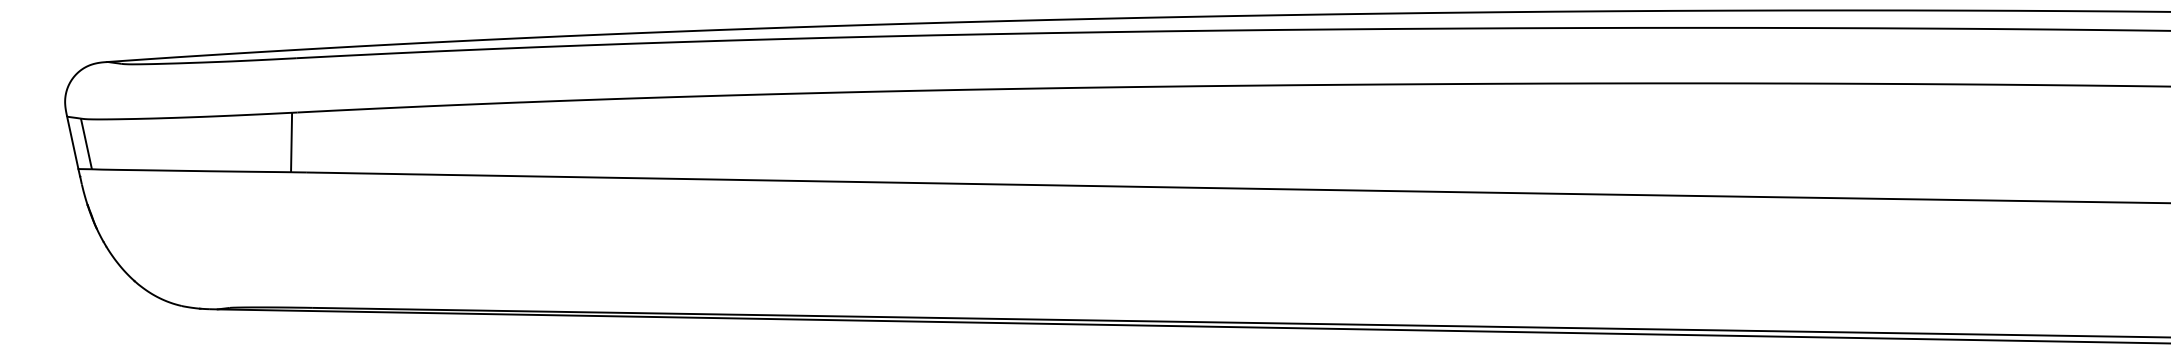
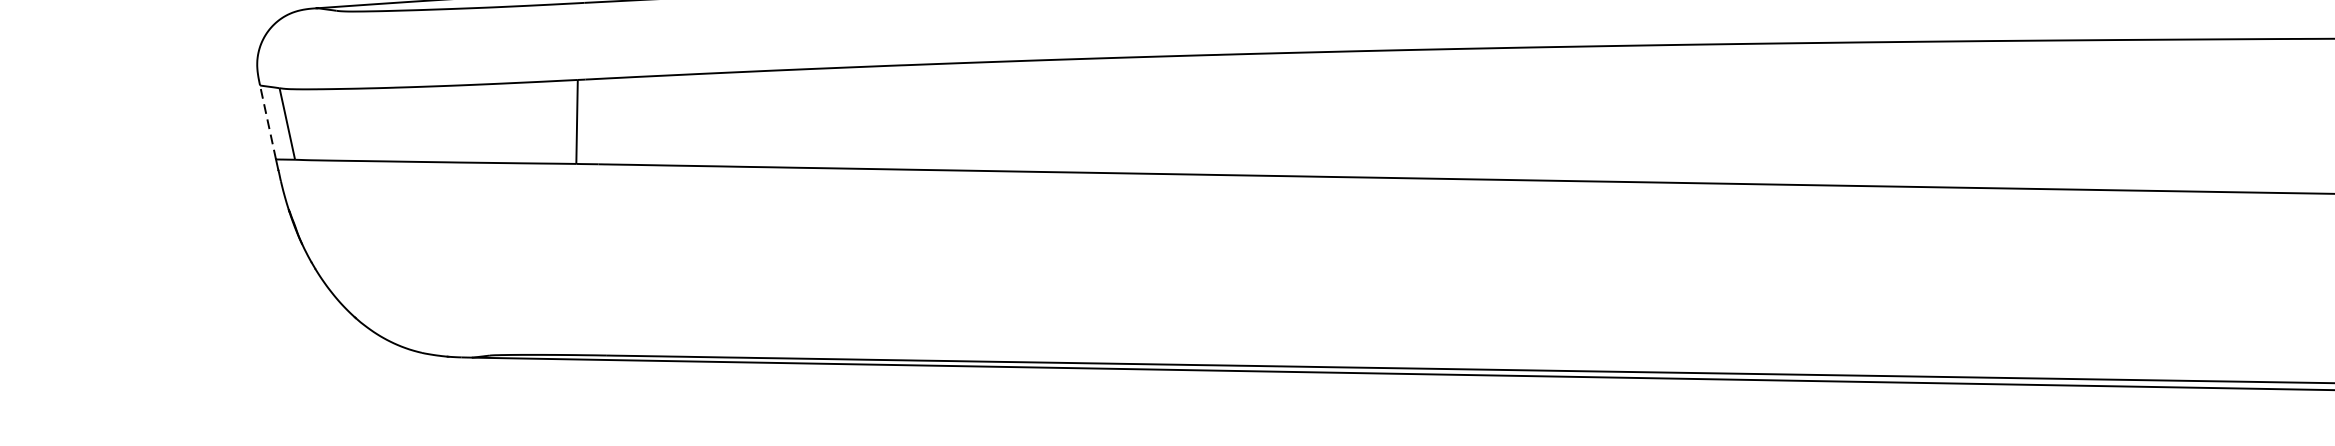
line: (72, 142) -> (267, 121), solid -> dashed

